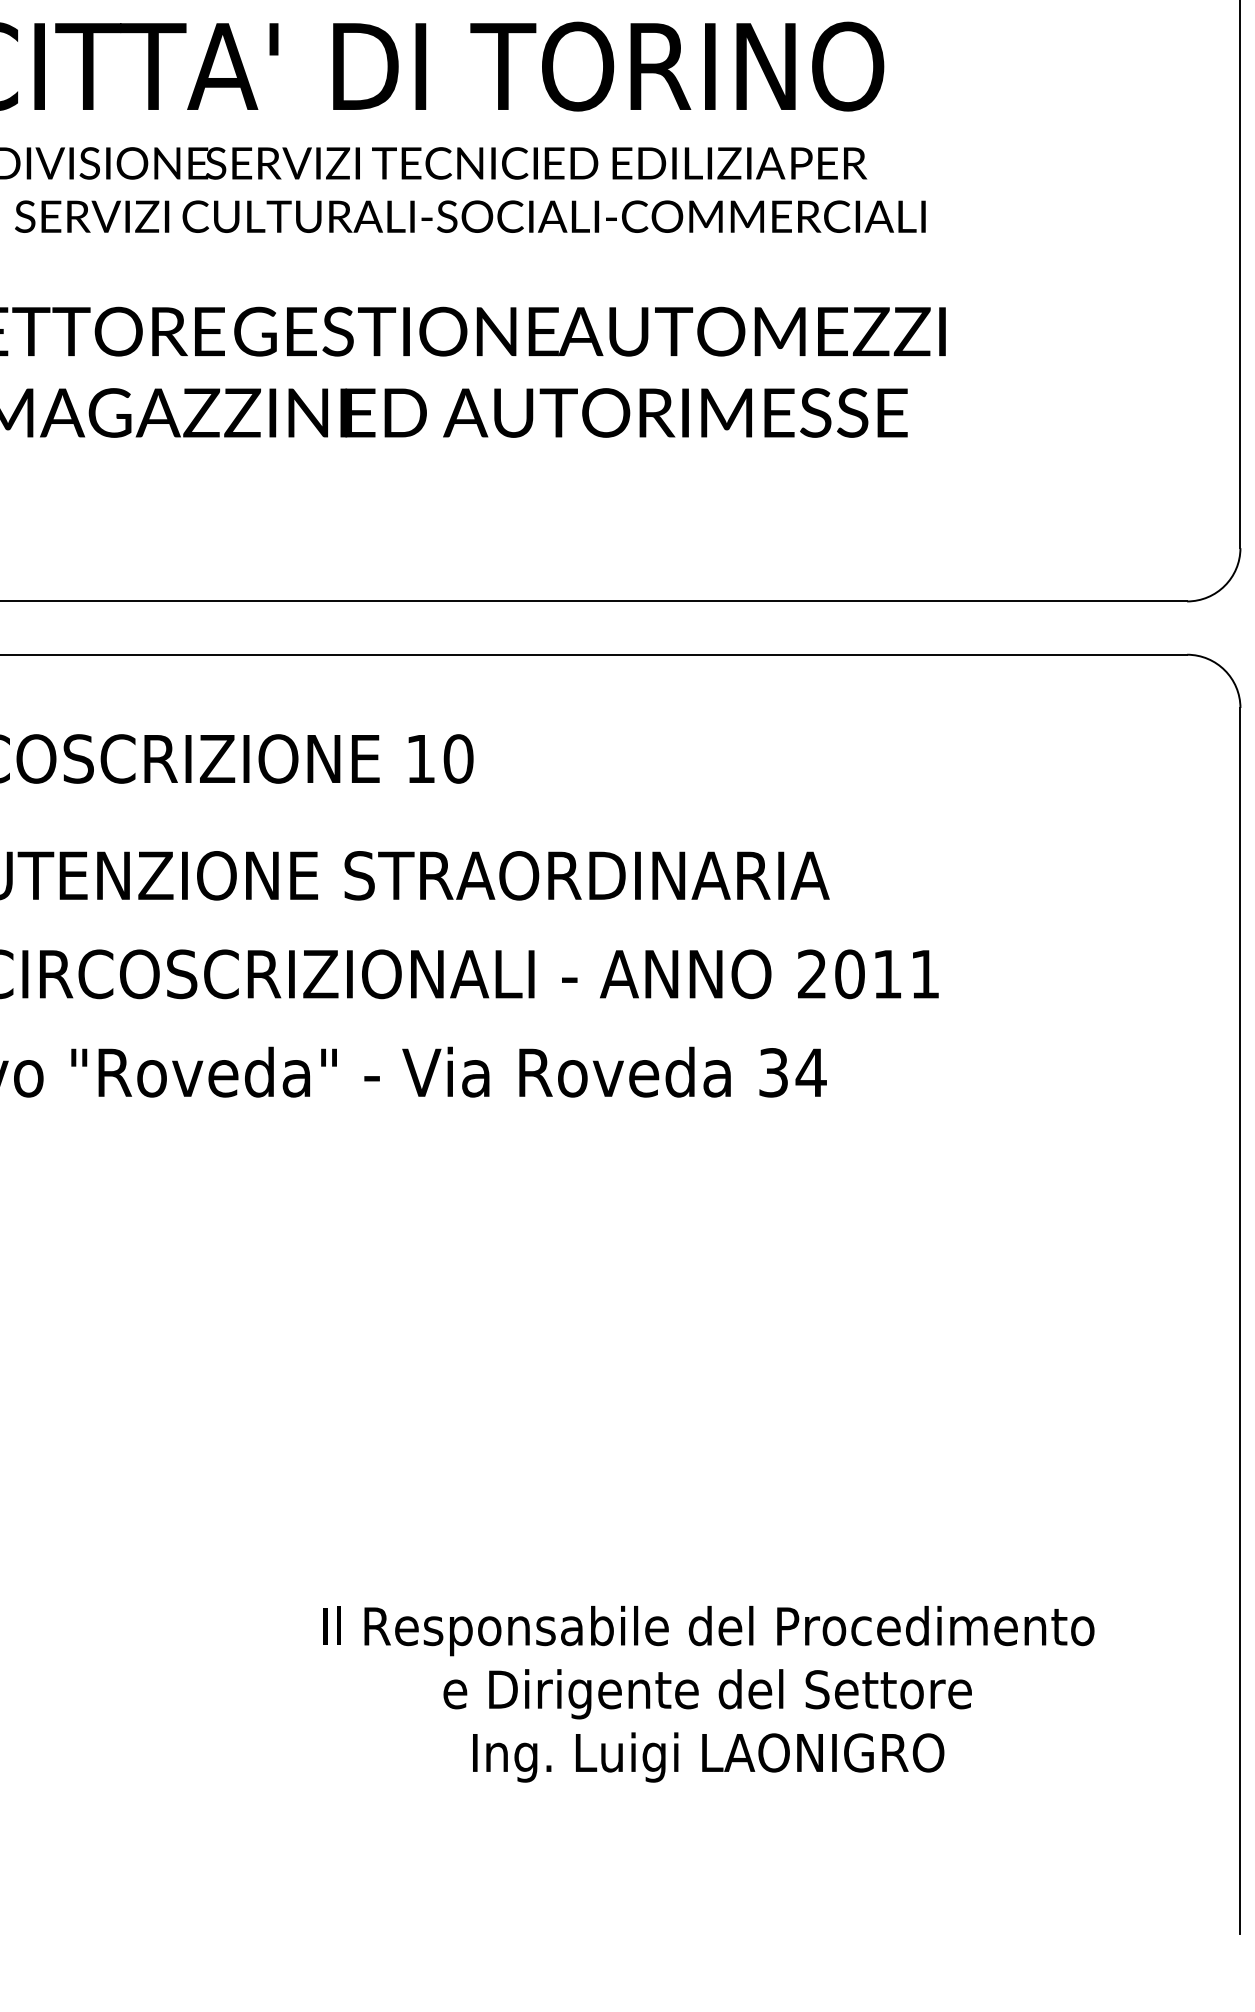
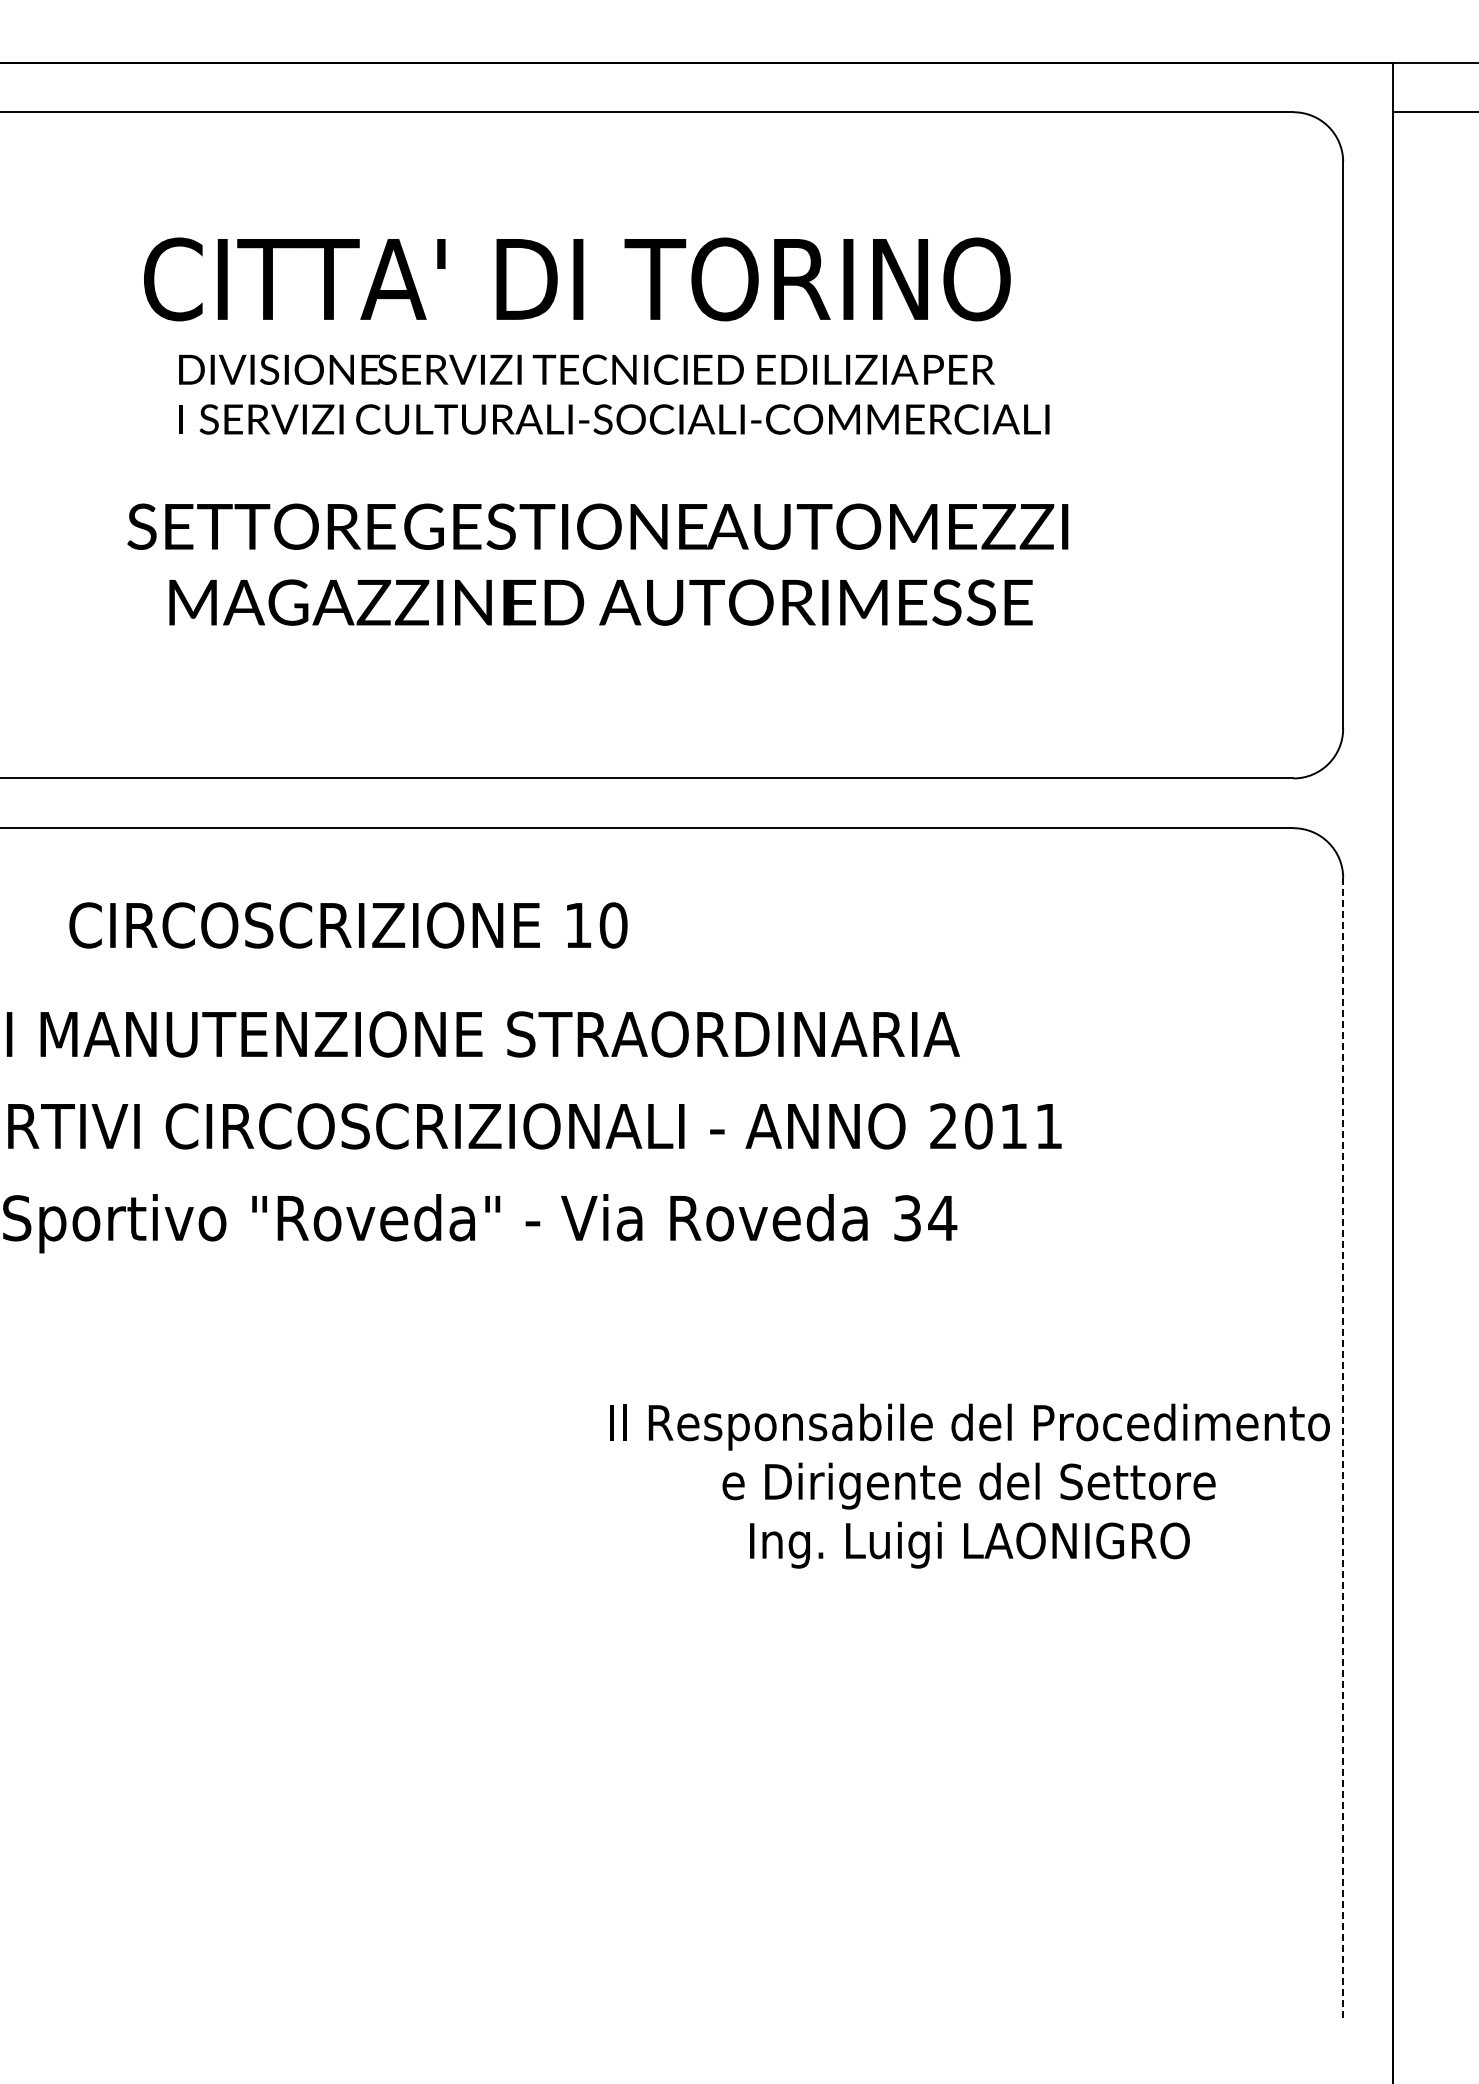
line: (1240, 1320) -> (1343, 1449), solid -> dashed
text: (708, 1693) -> (969, 1485), moved

